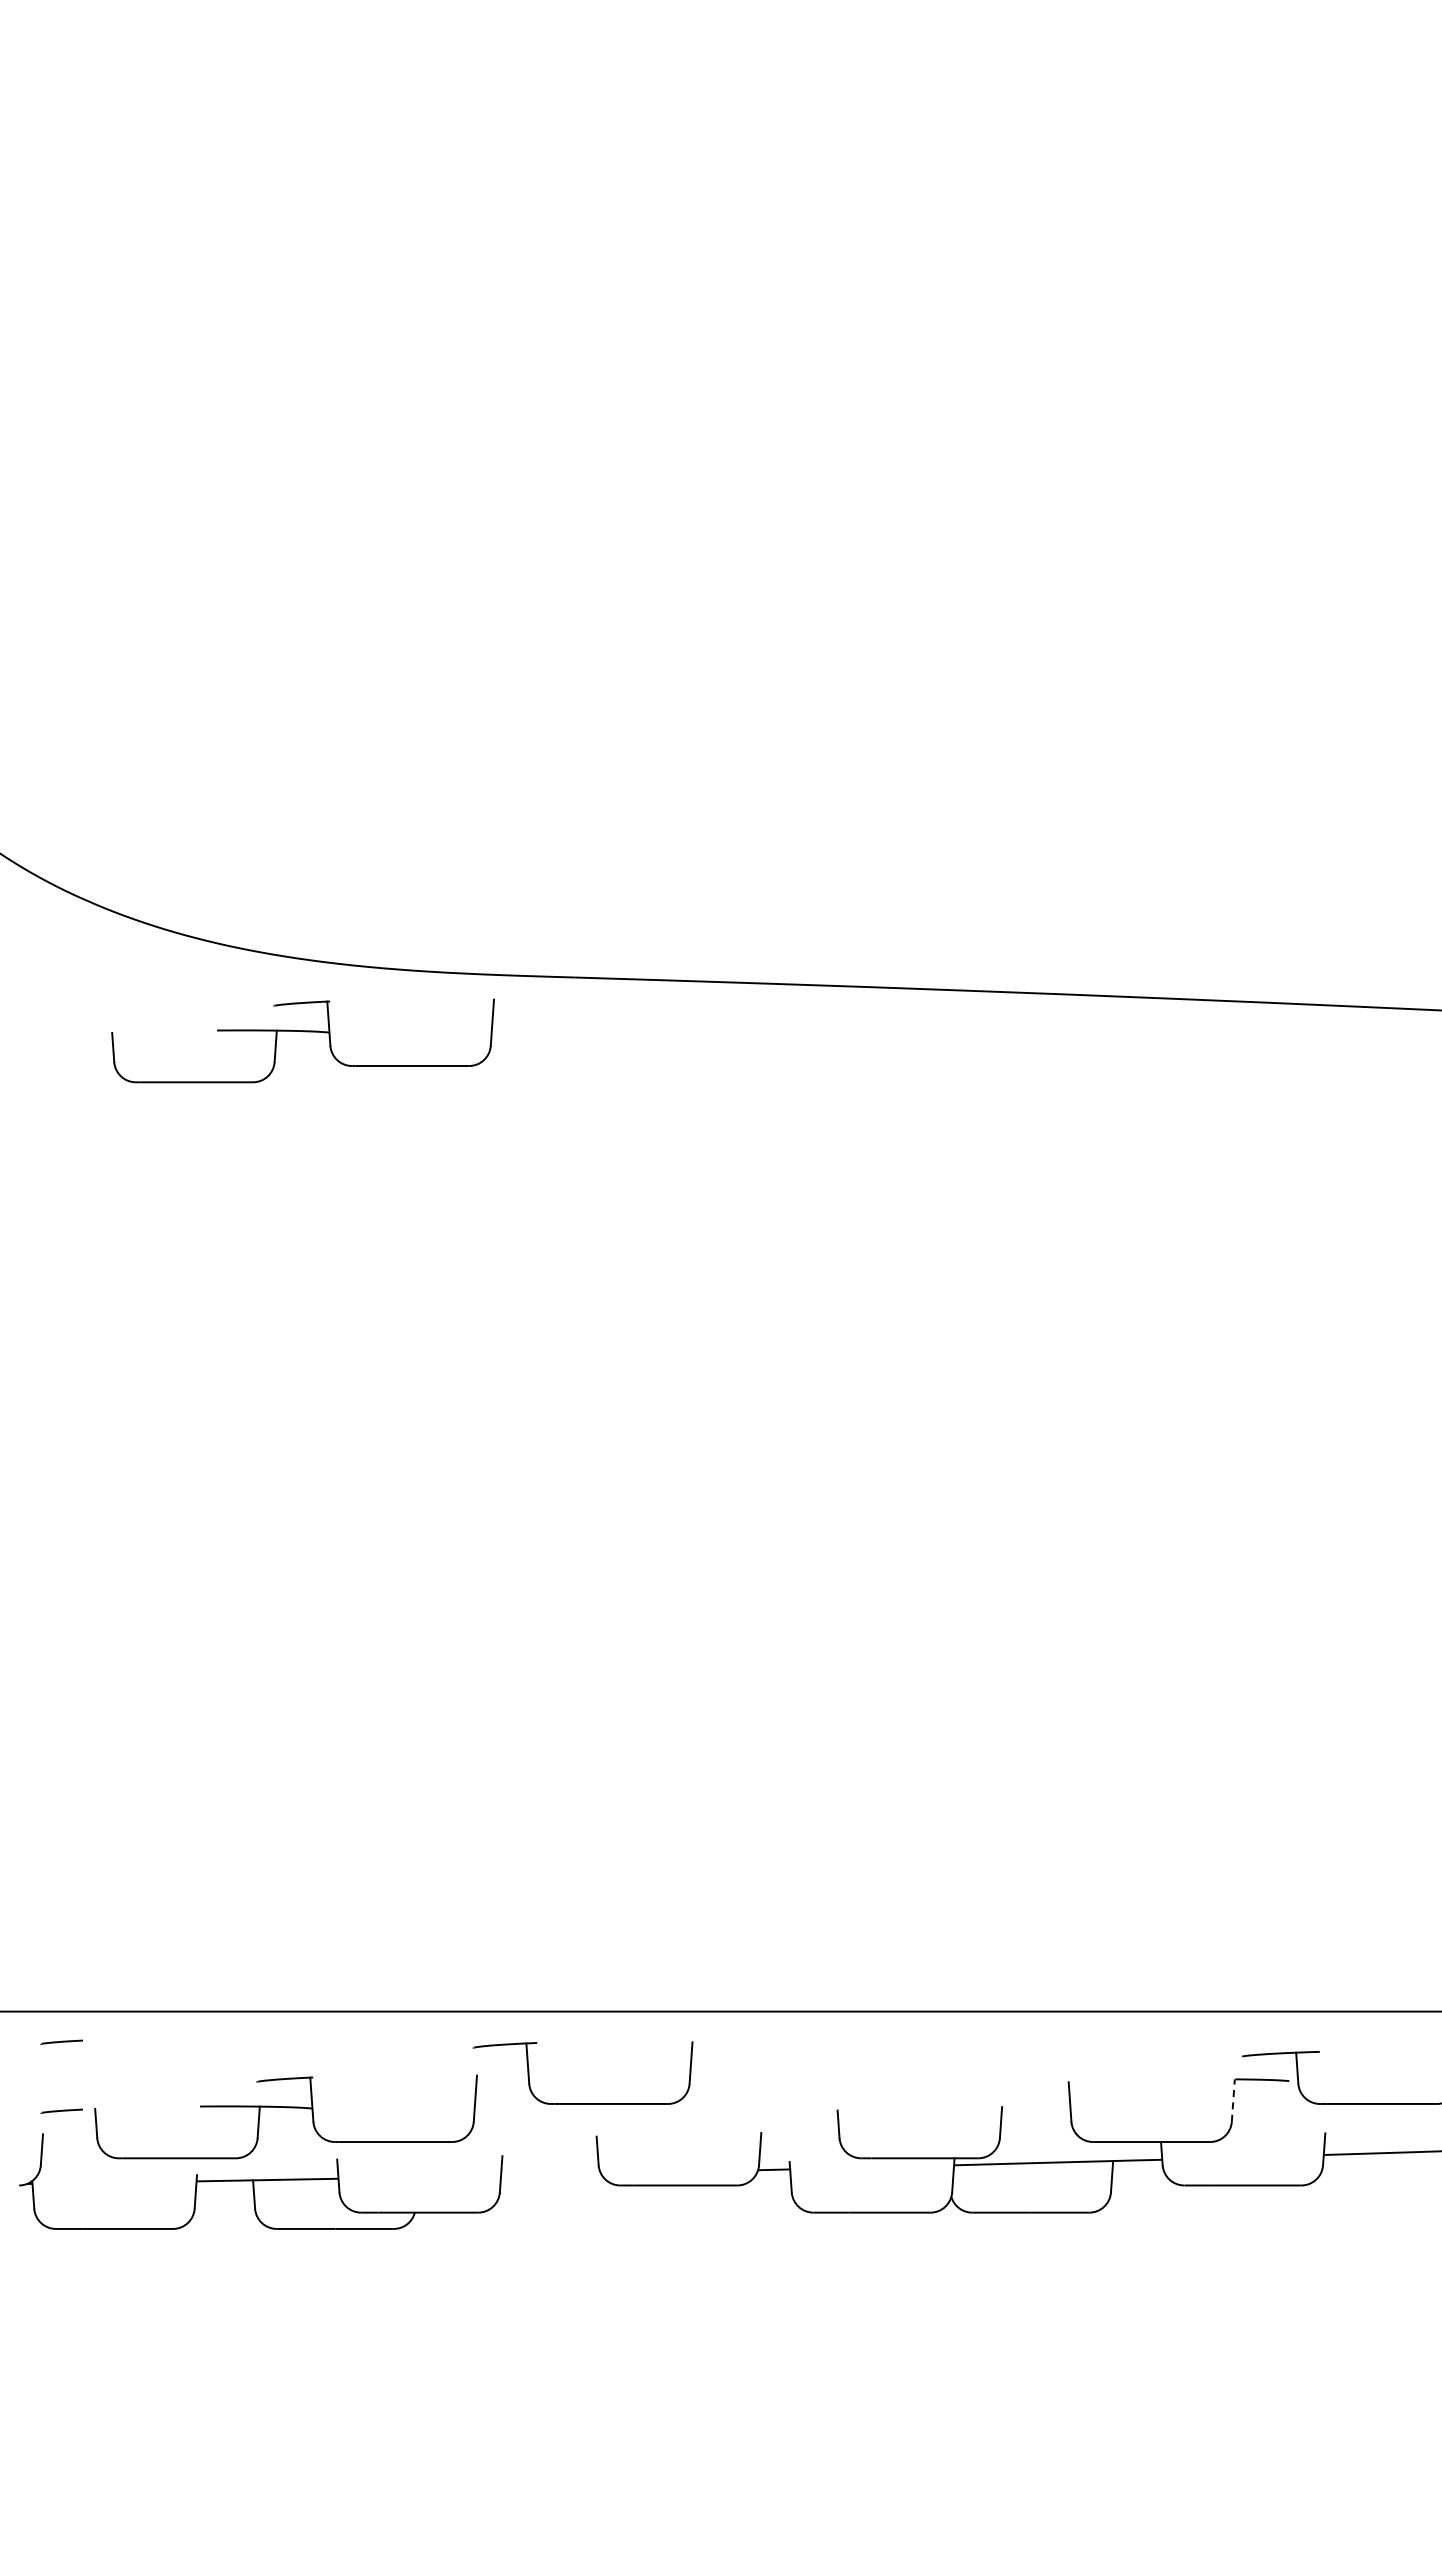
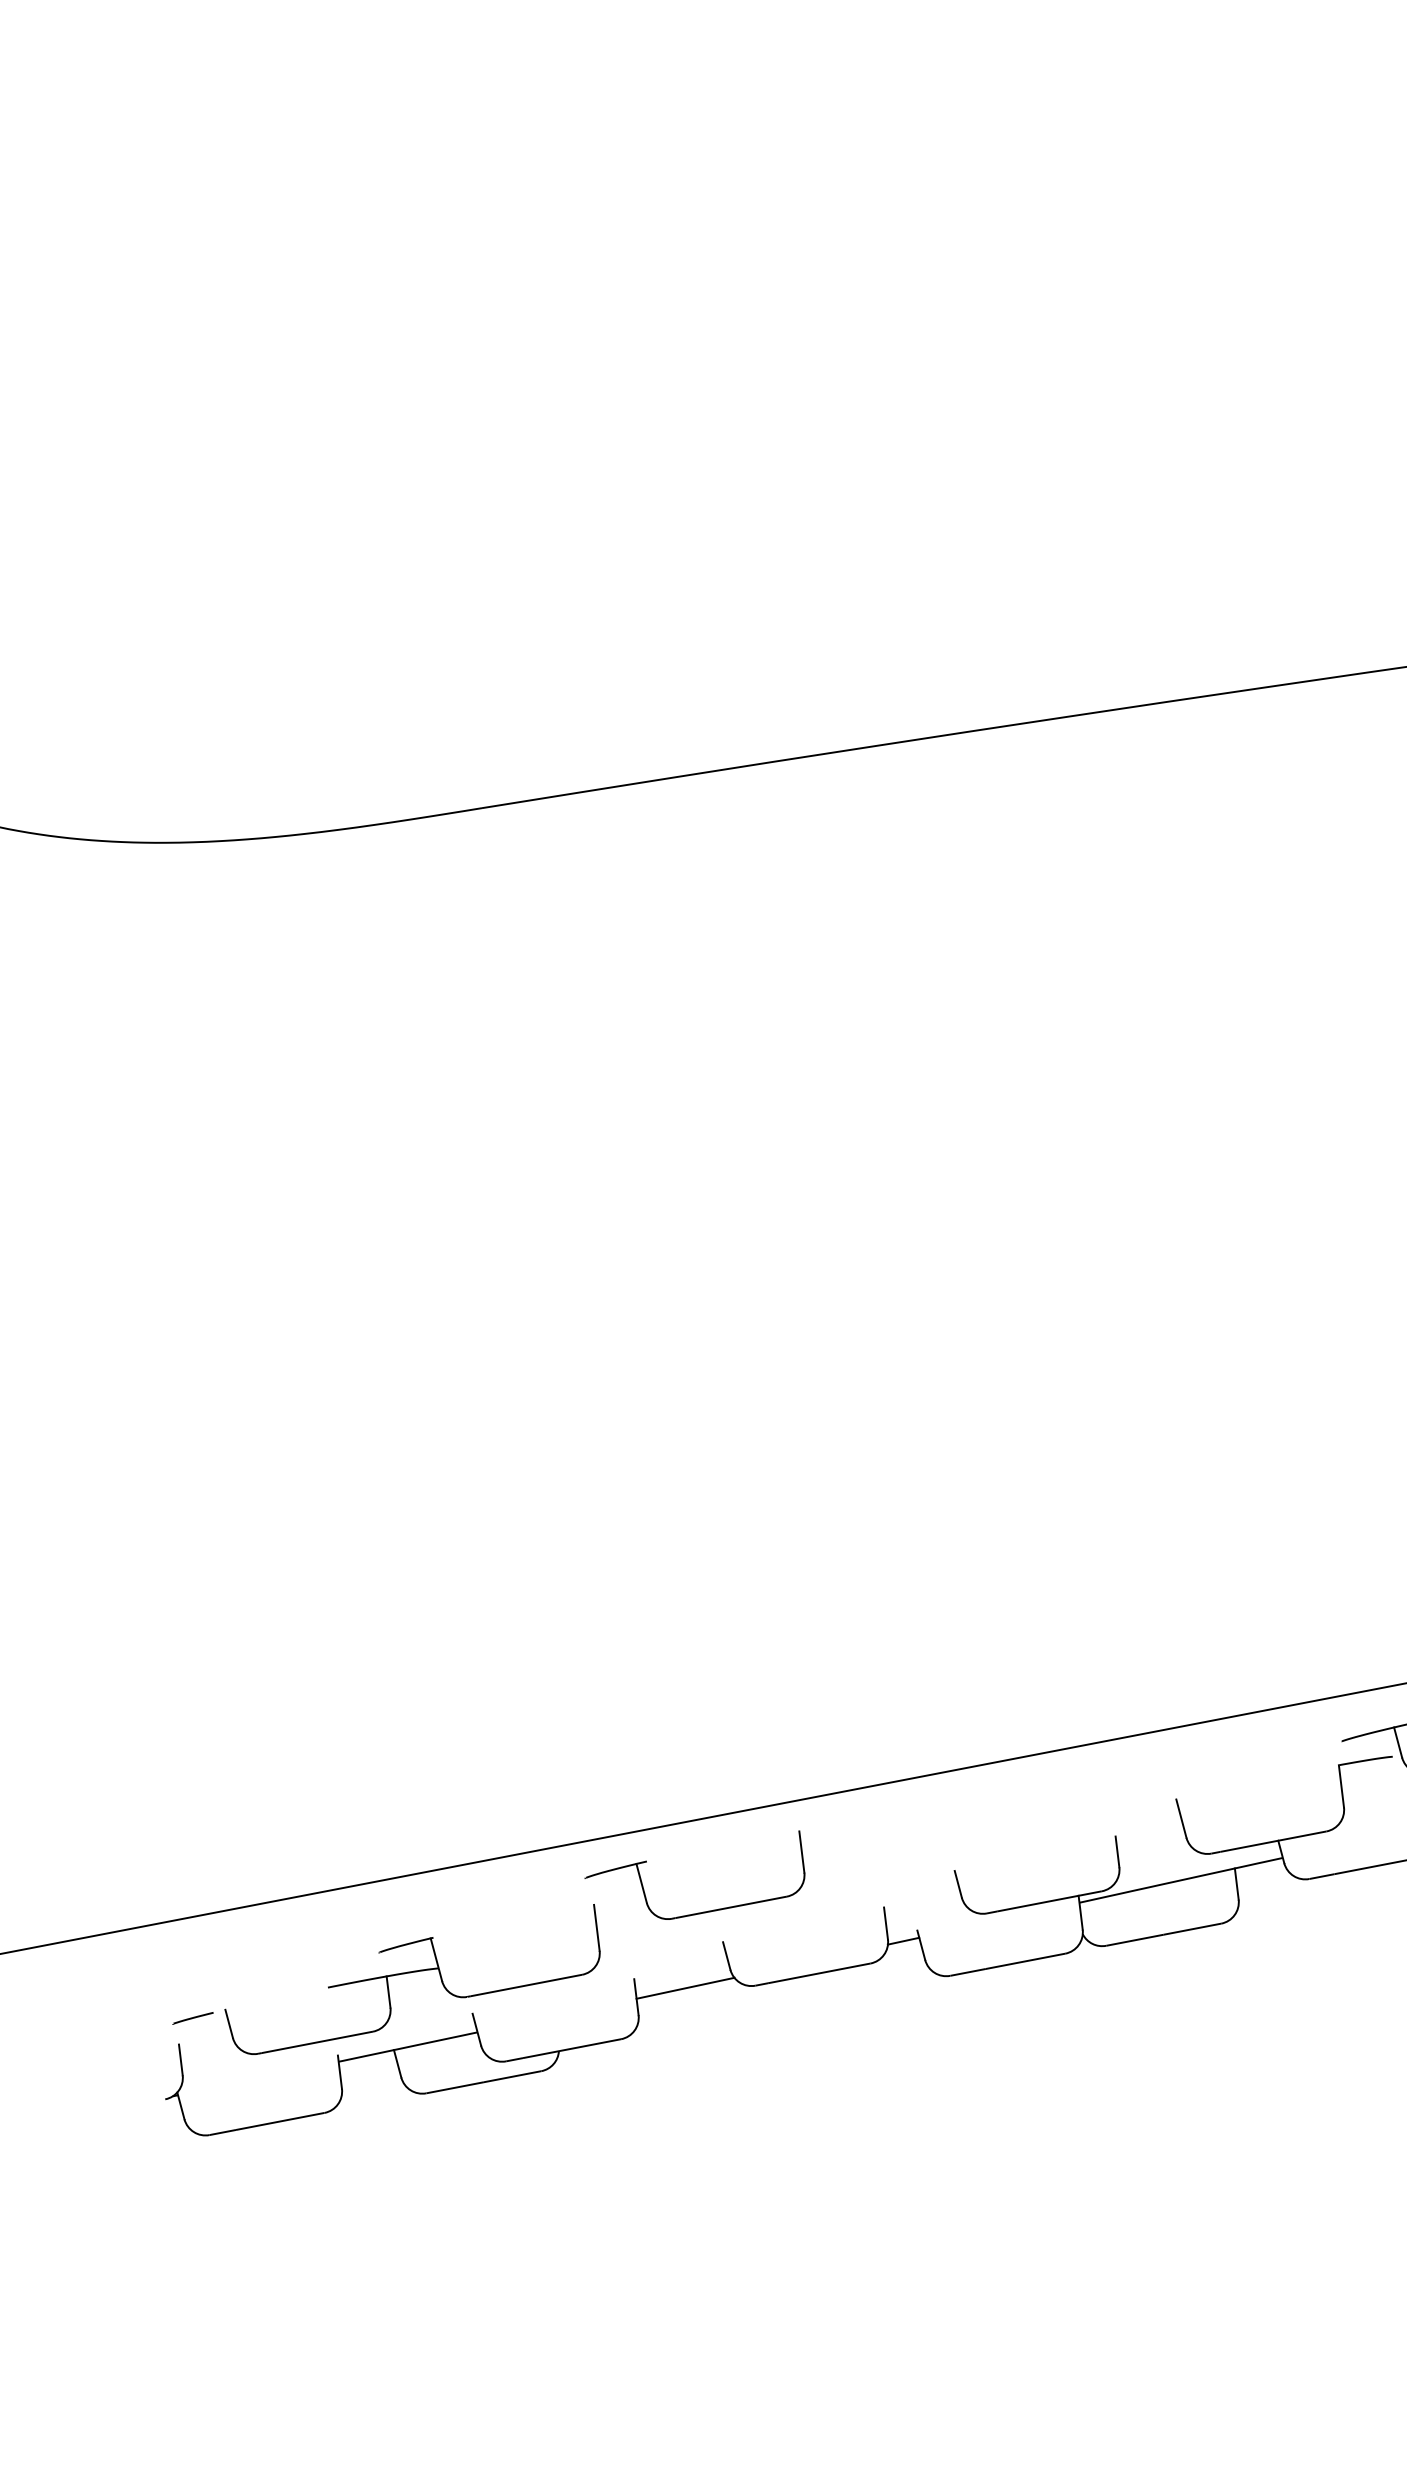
part: (303, 1032) -> (226, 913), removed
line: (61, 2041) -> (179, 1949), removed
line: (1233, 2100) -> (1341, 1786), dashed -> solid
line: (551, 2174) -> (685, 1987), added

